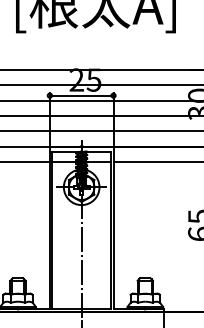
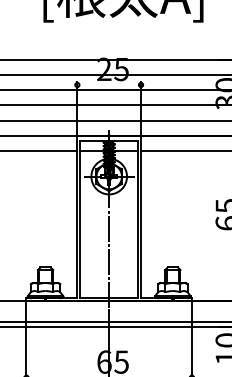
line: (81, 96) -> (109, 85), removed

